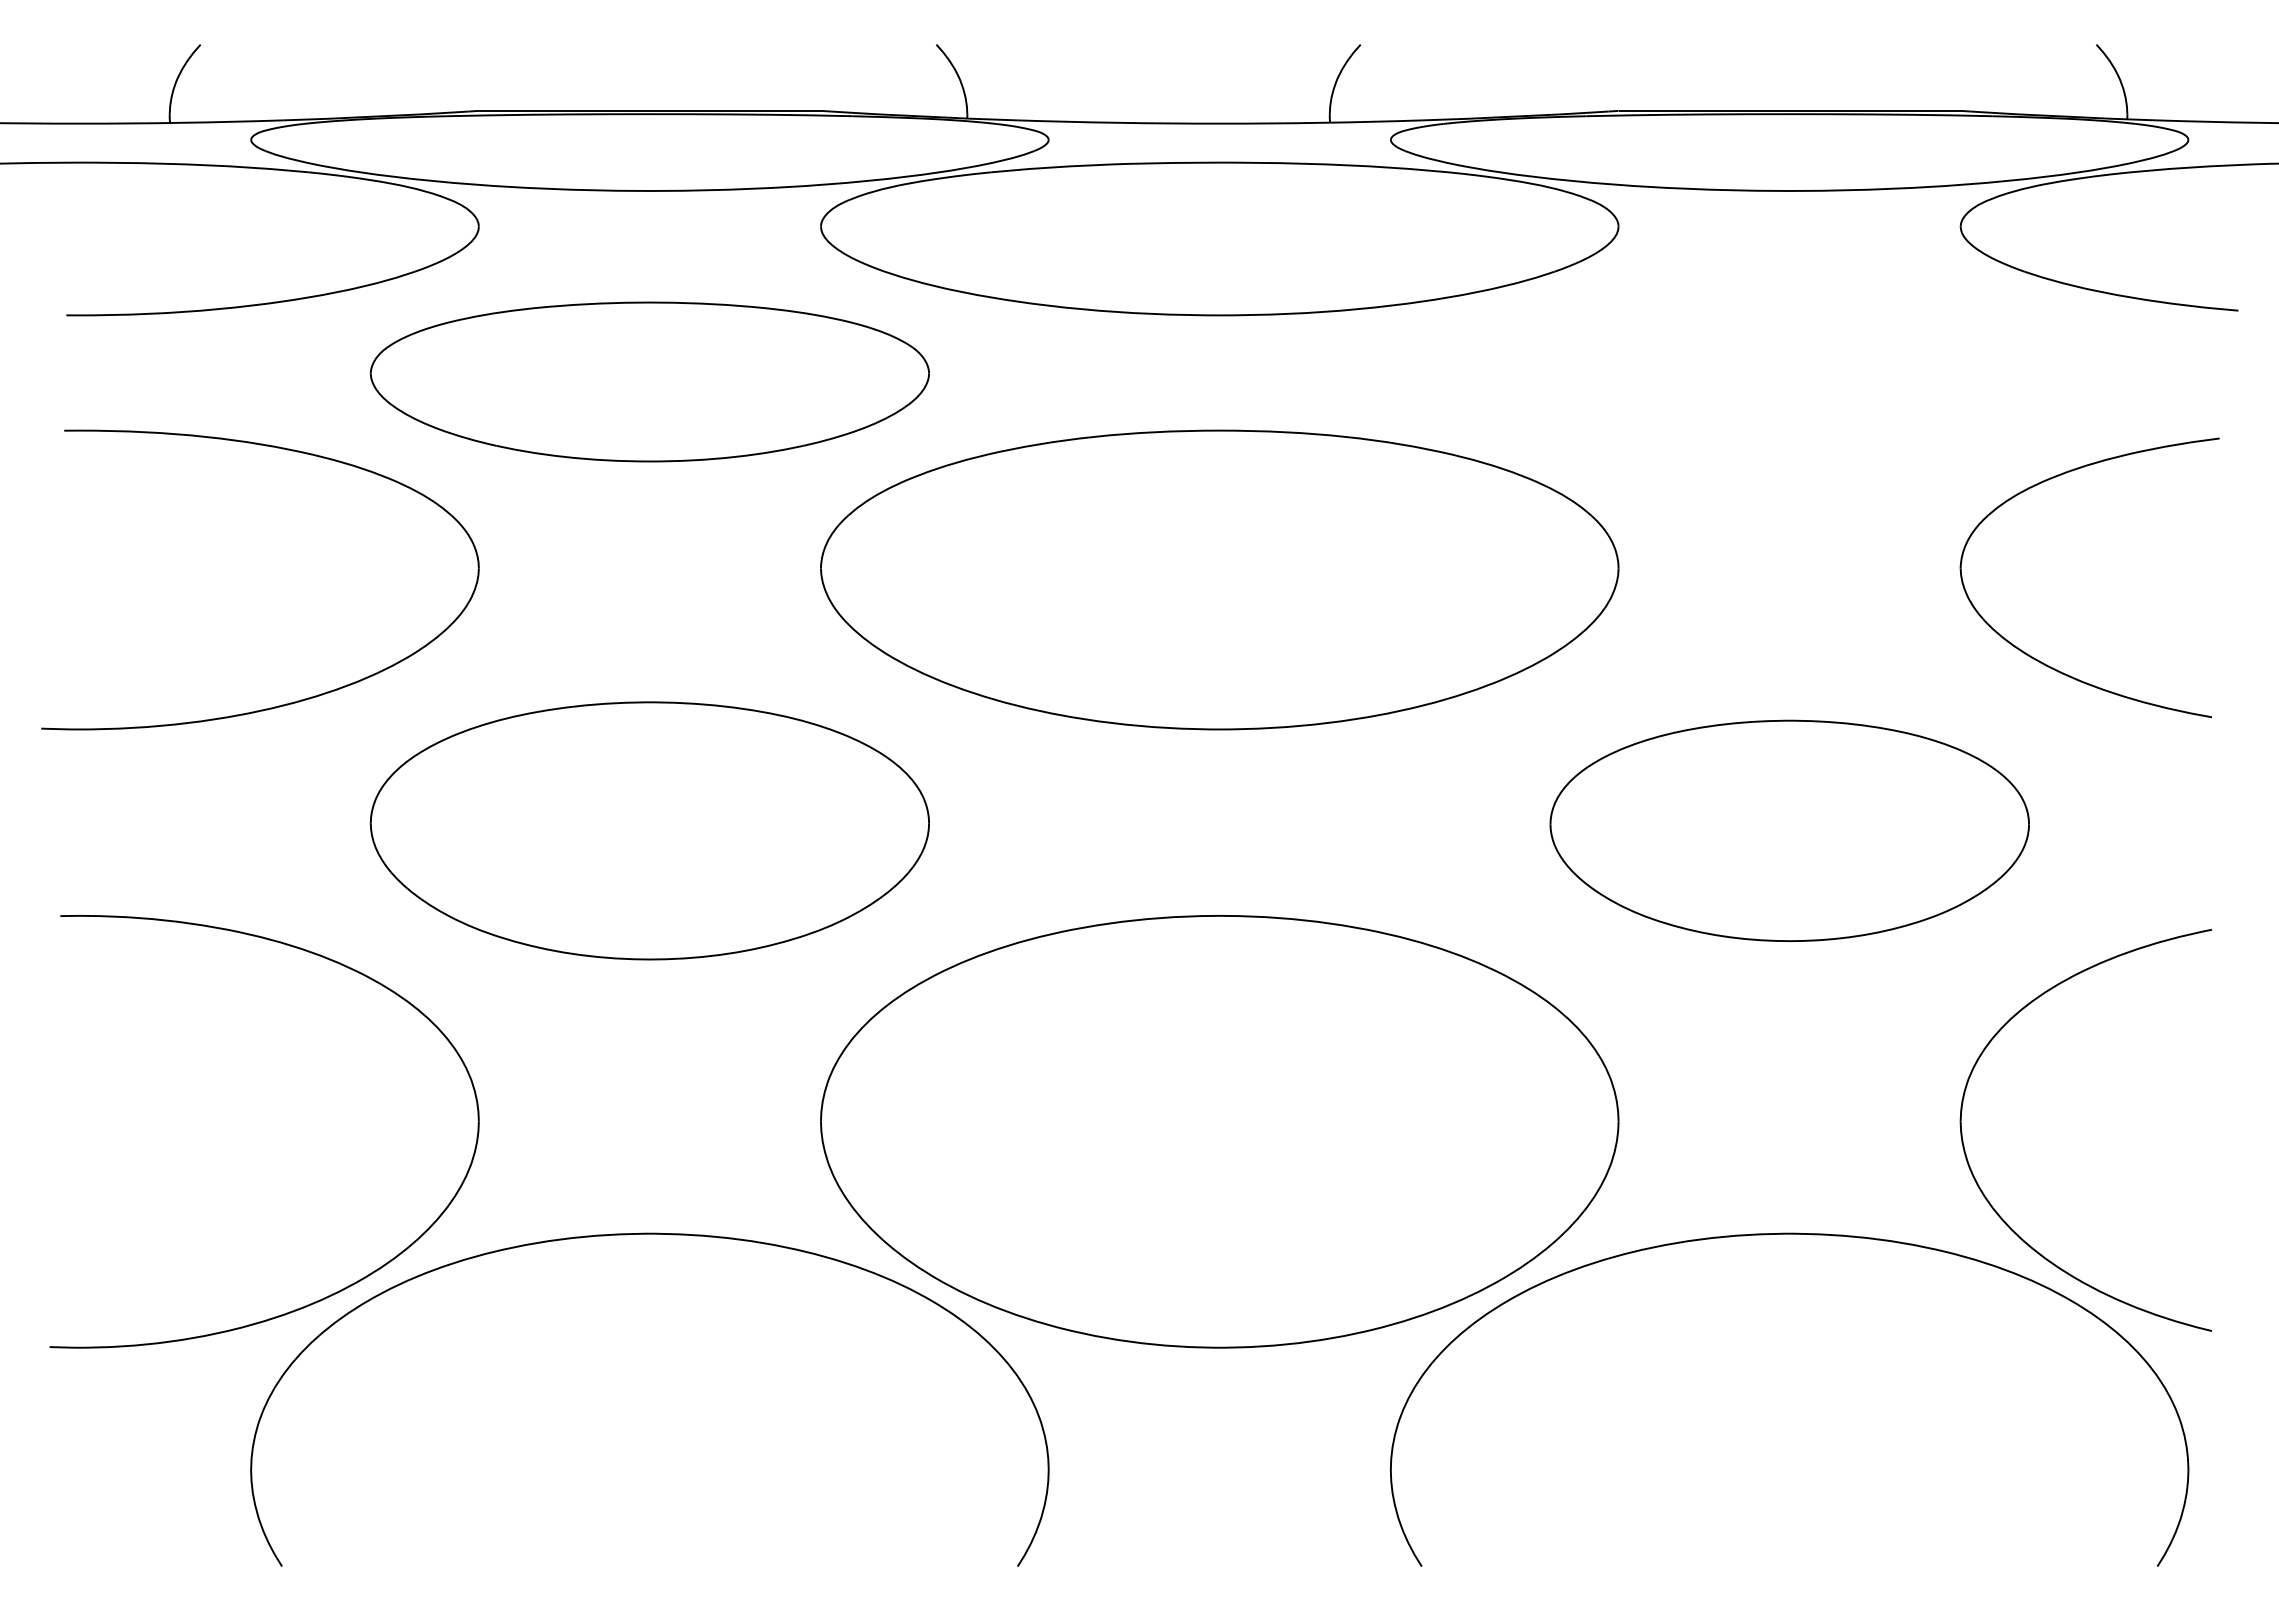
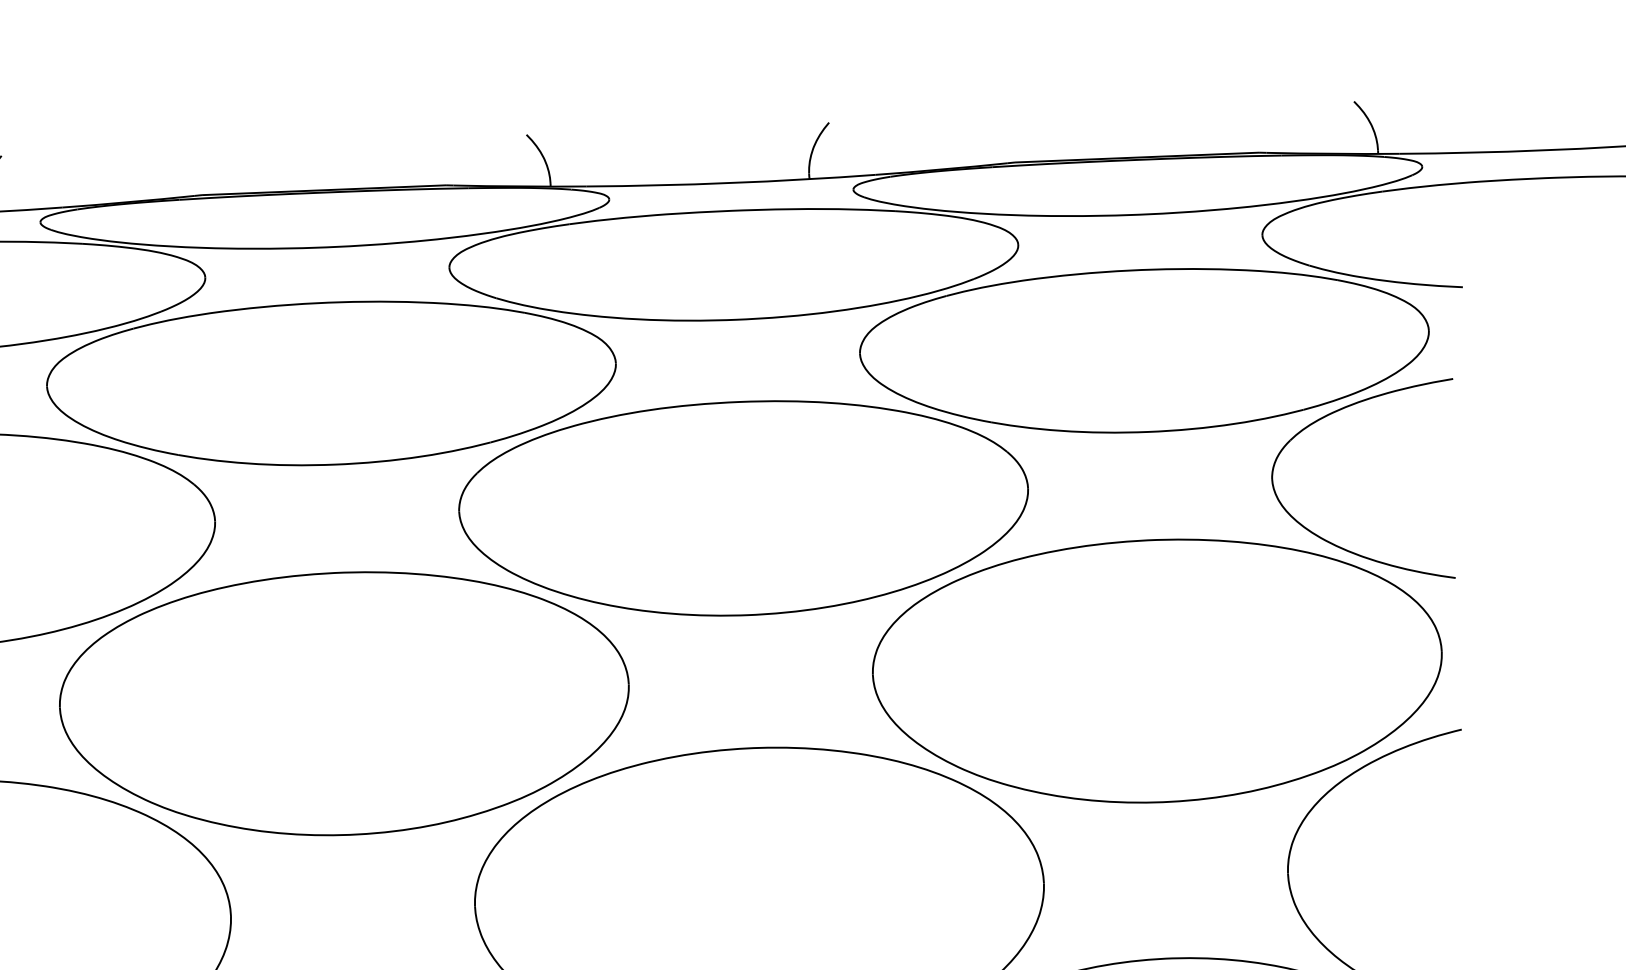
part: (649, 381) -> (331, 383), size x1.43
part: (1789, 381) -> (1144, 350), added
part: (649, 830) -> (344, 703), size x1.43
part: (1789, 830) -> (1157, 670), size x1.67

